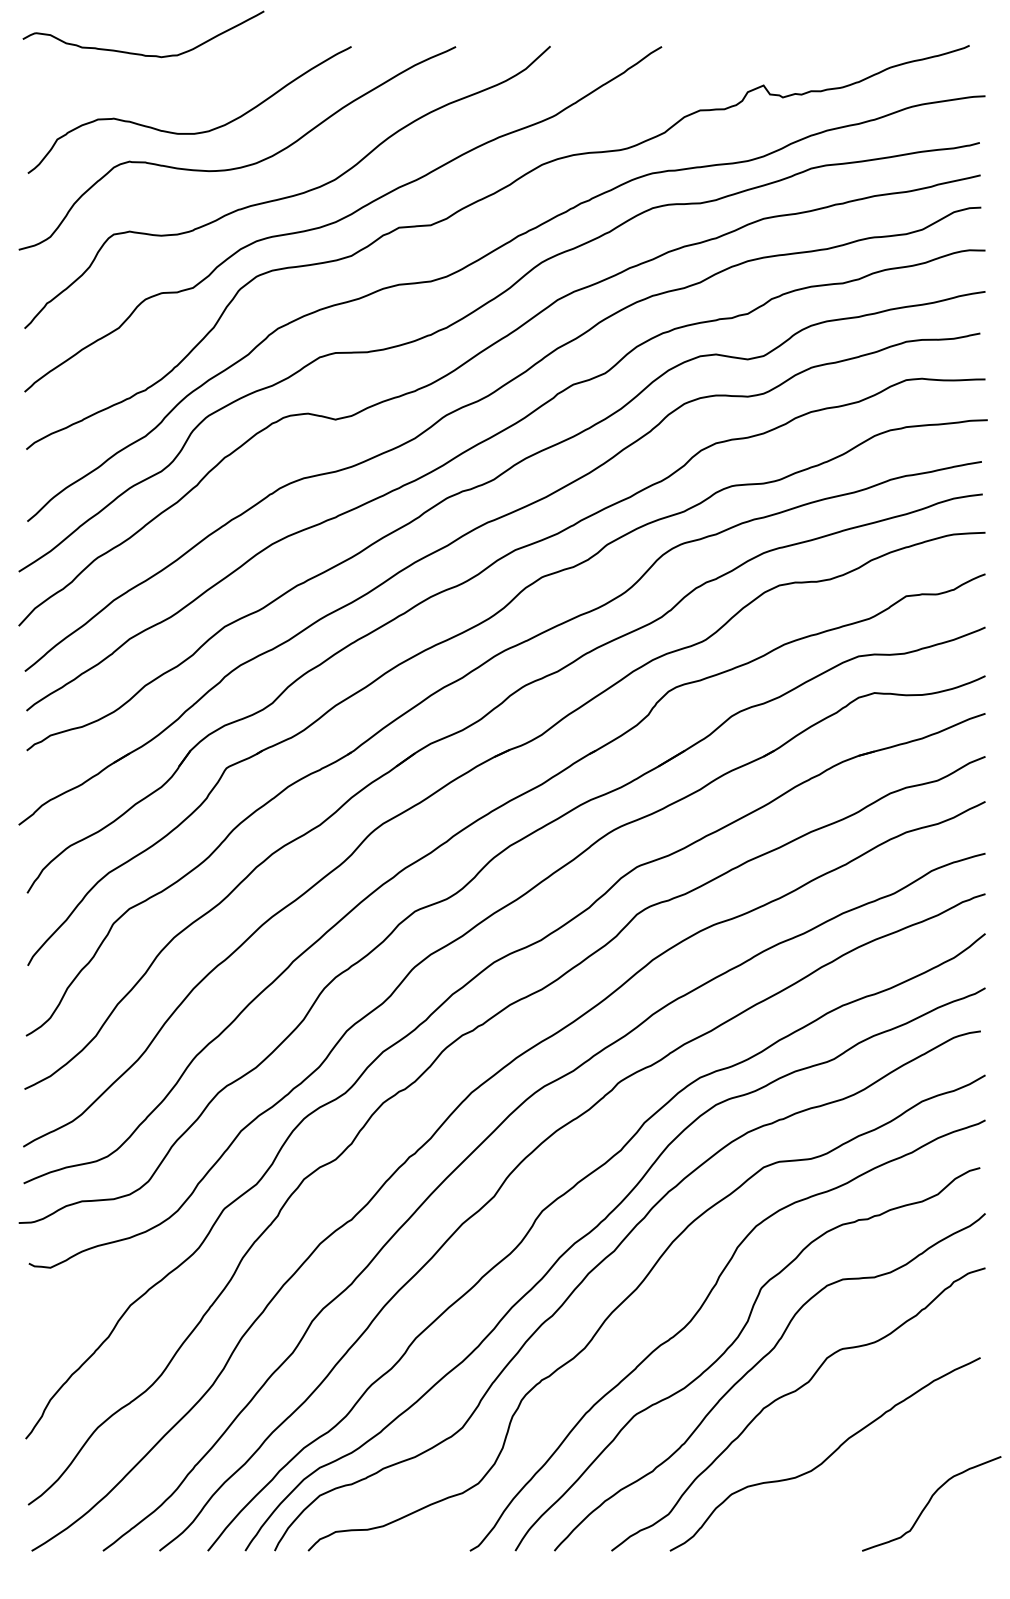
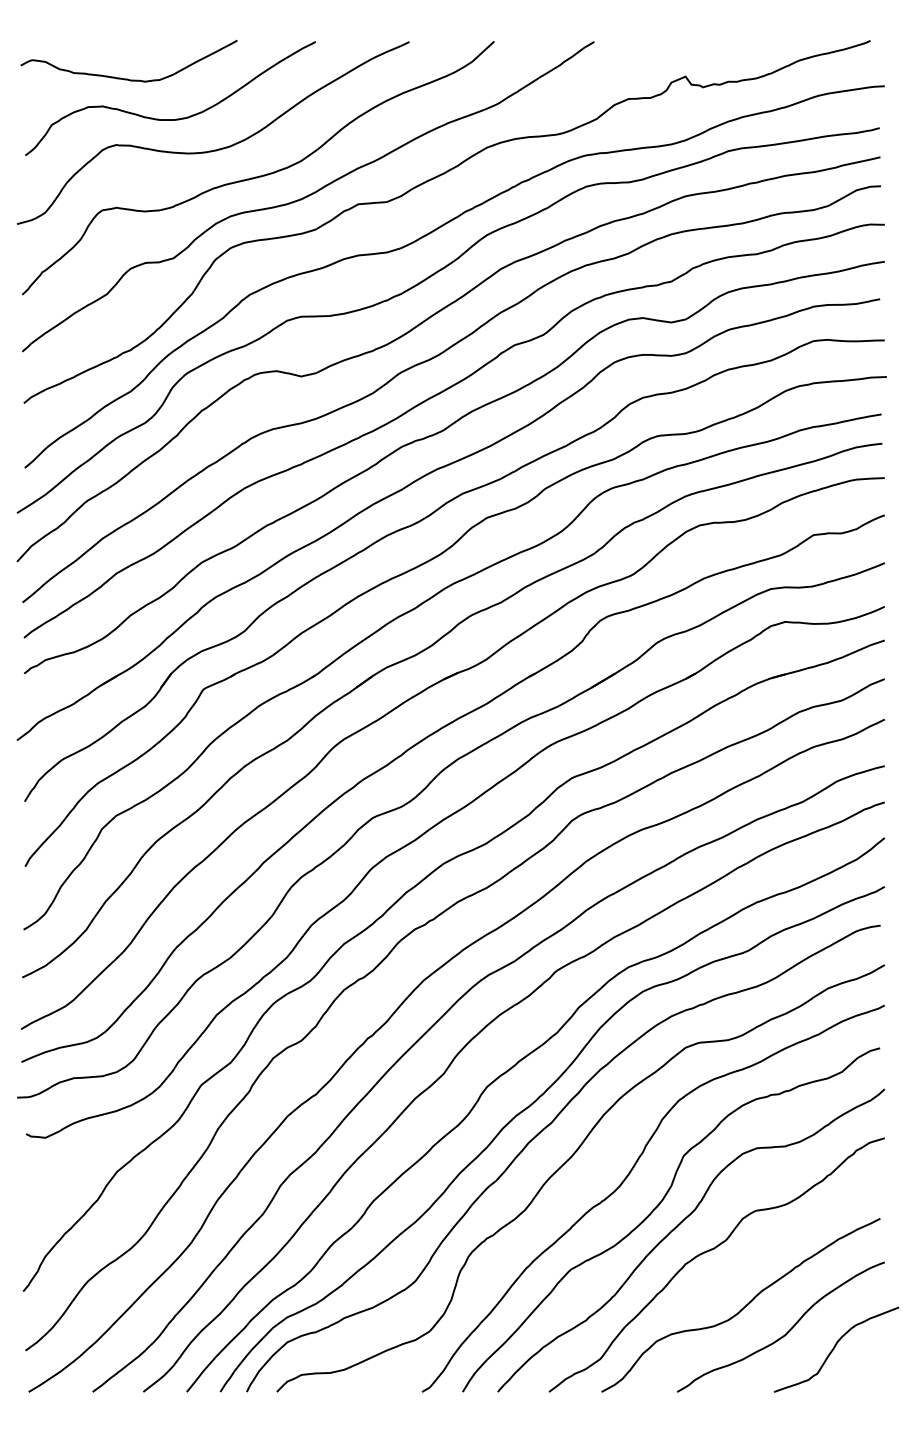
curve: (141, 53) -> (127, 78), moved
curve: (876, 1484) -> (786, 1332), added

